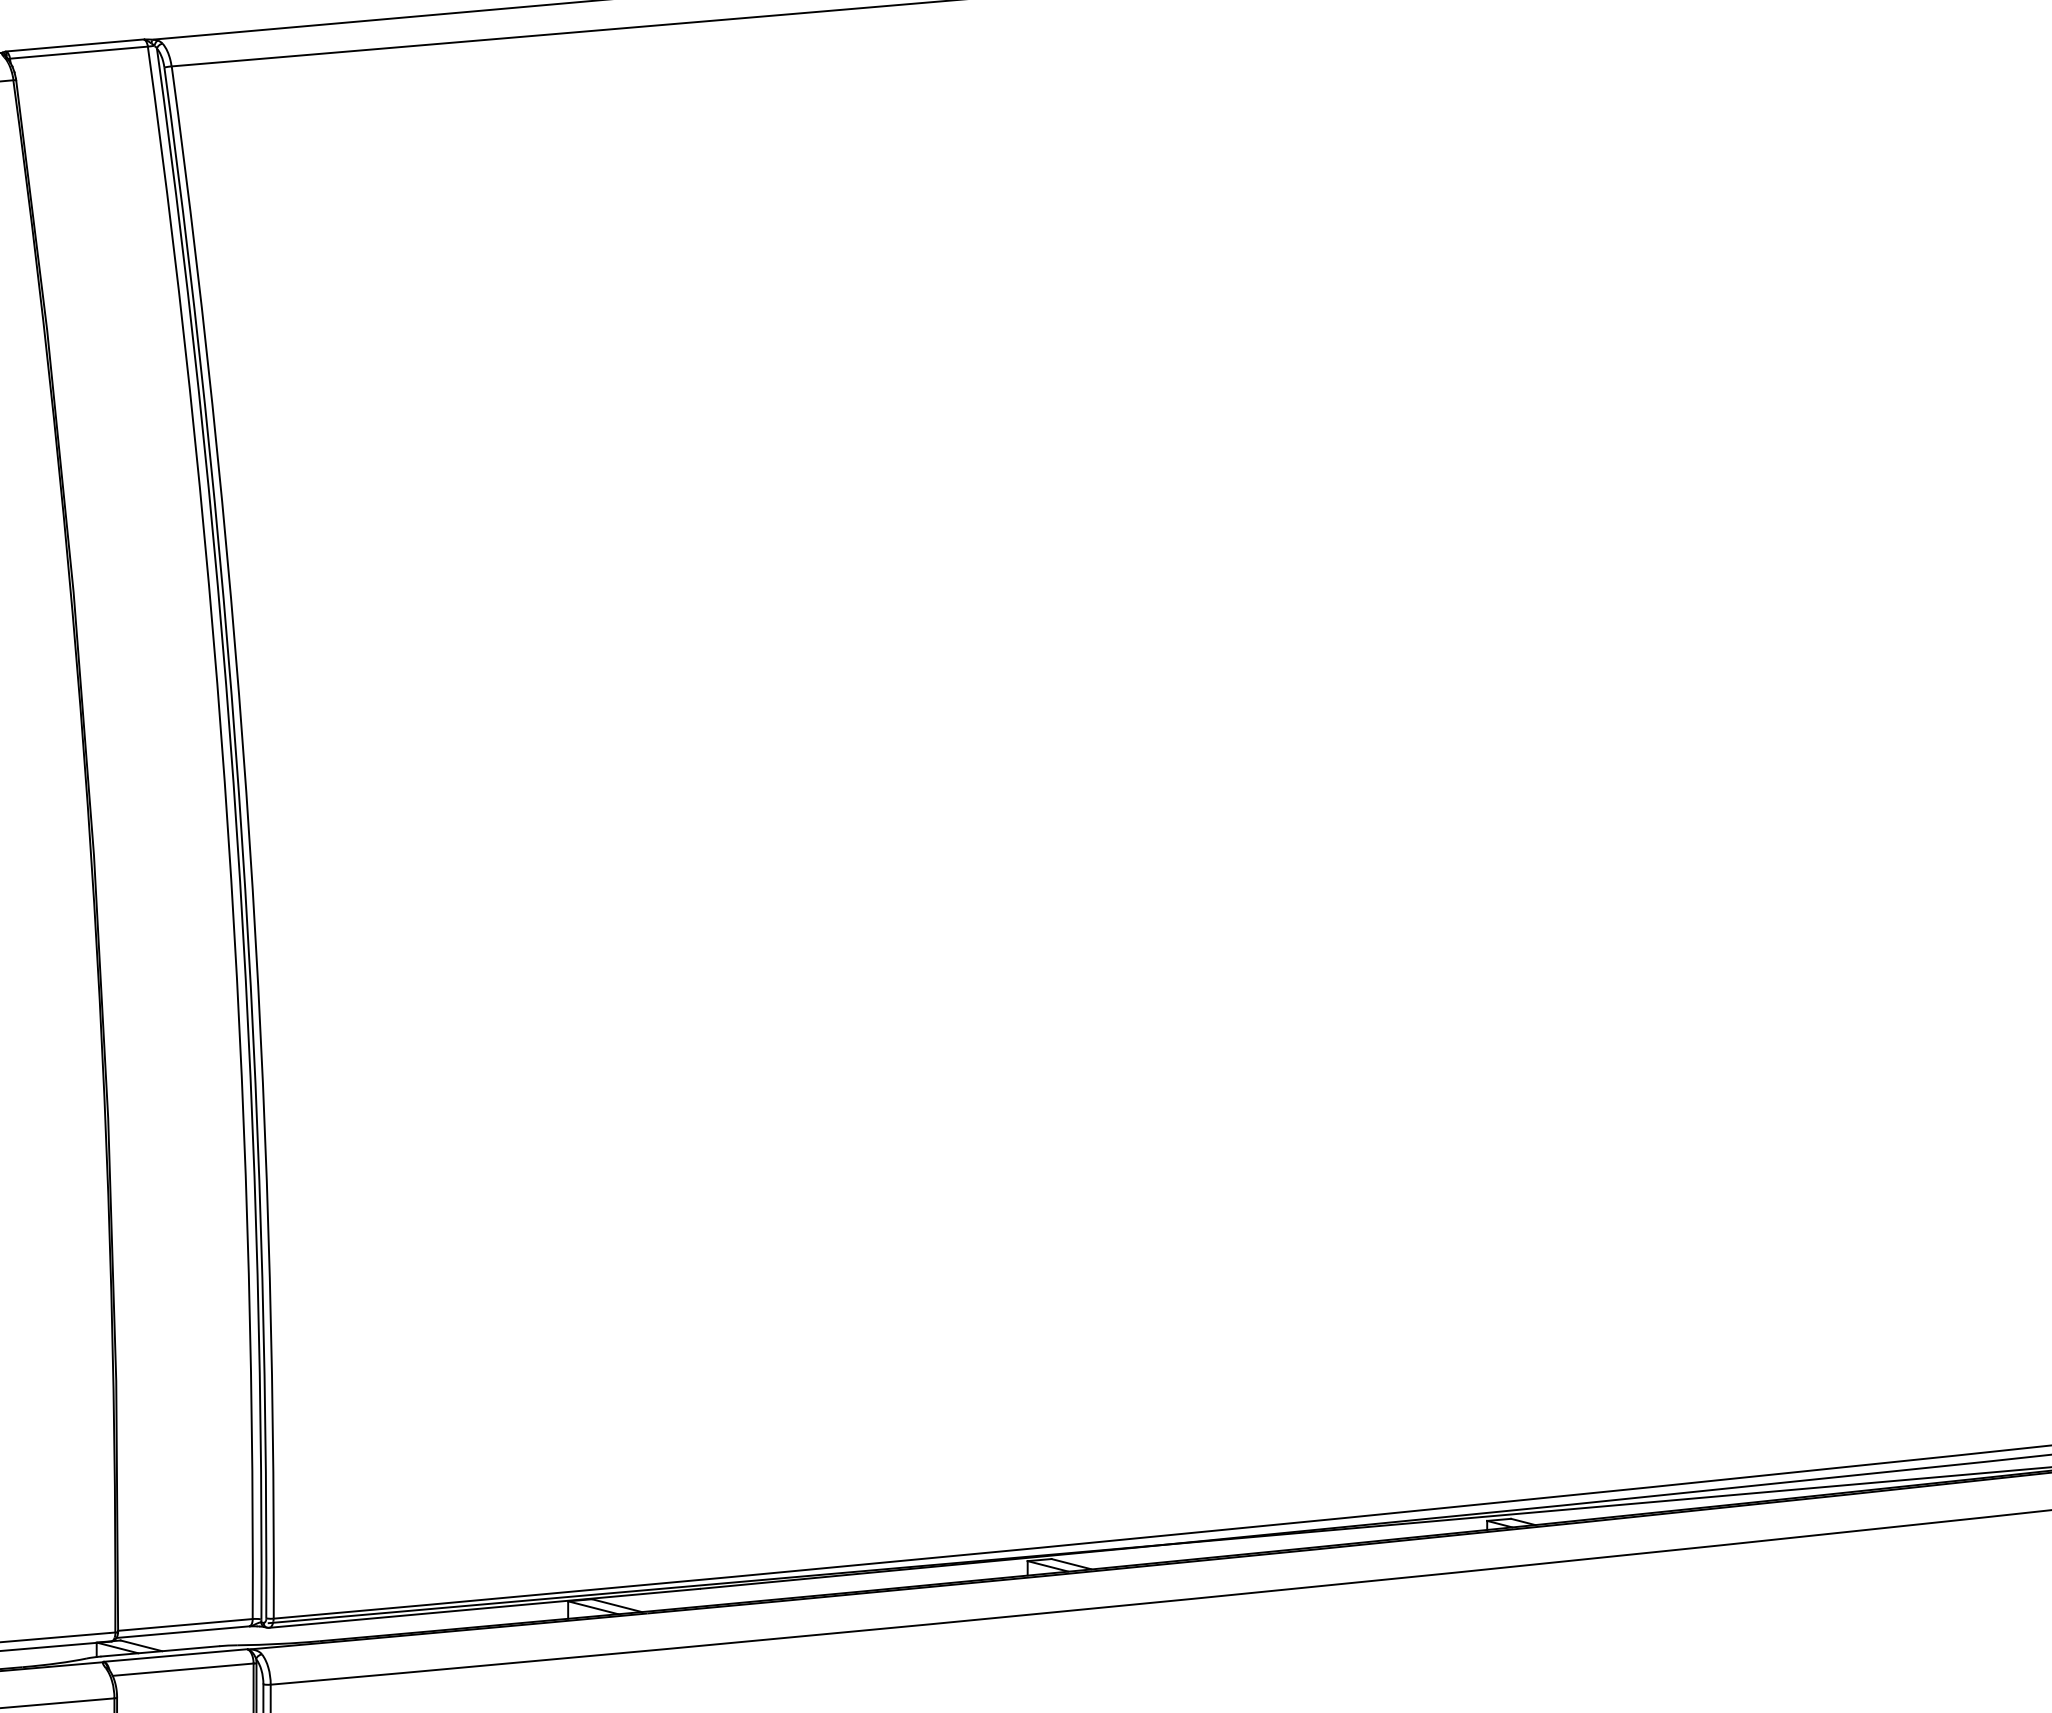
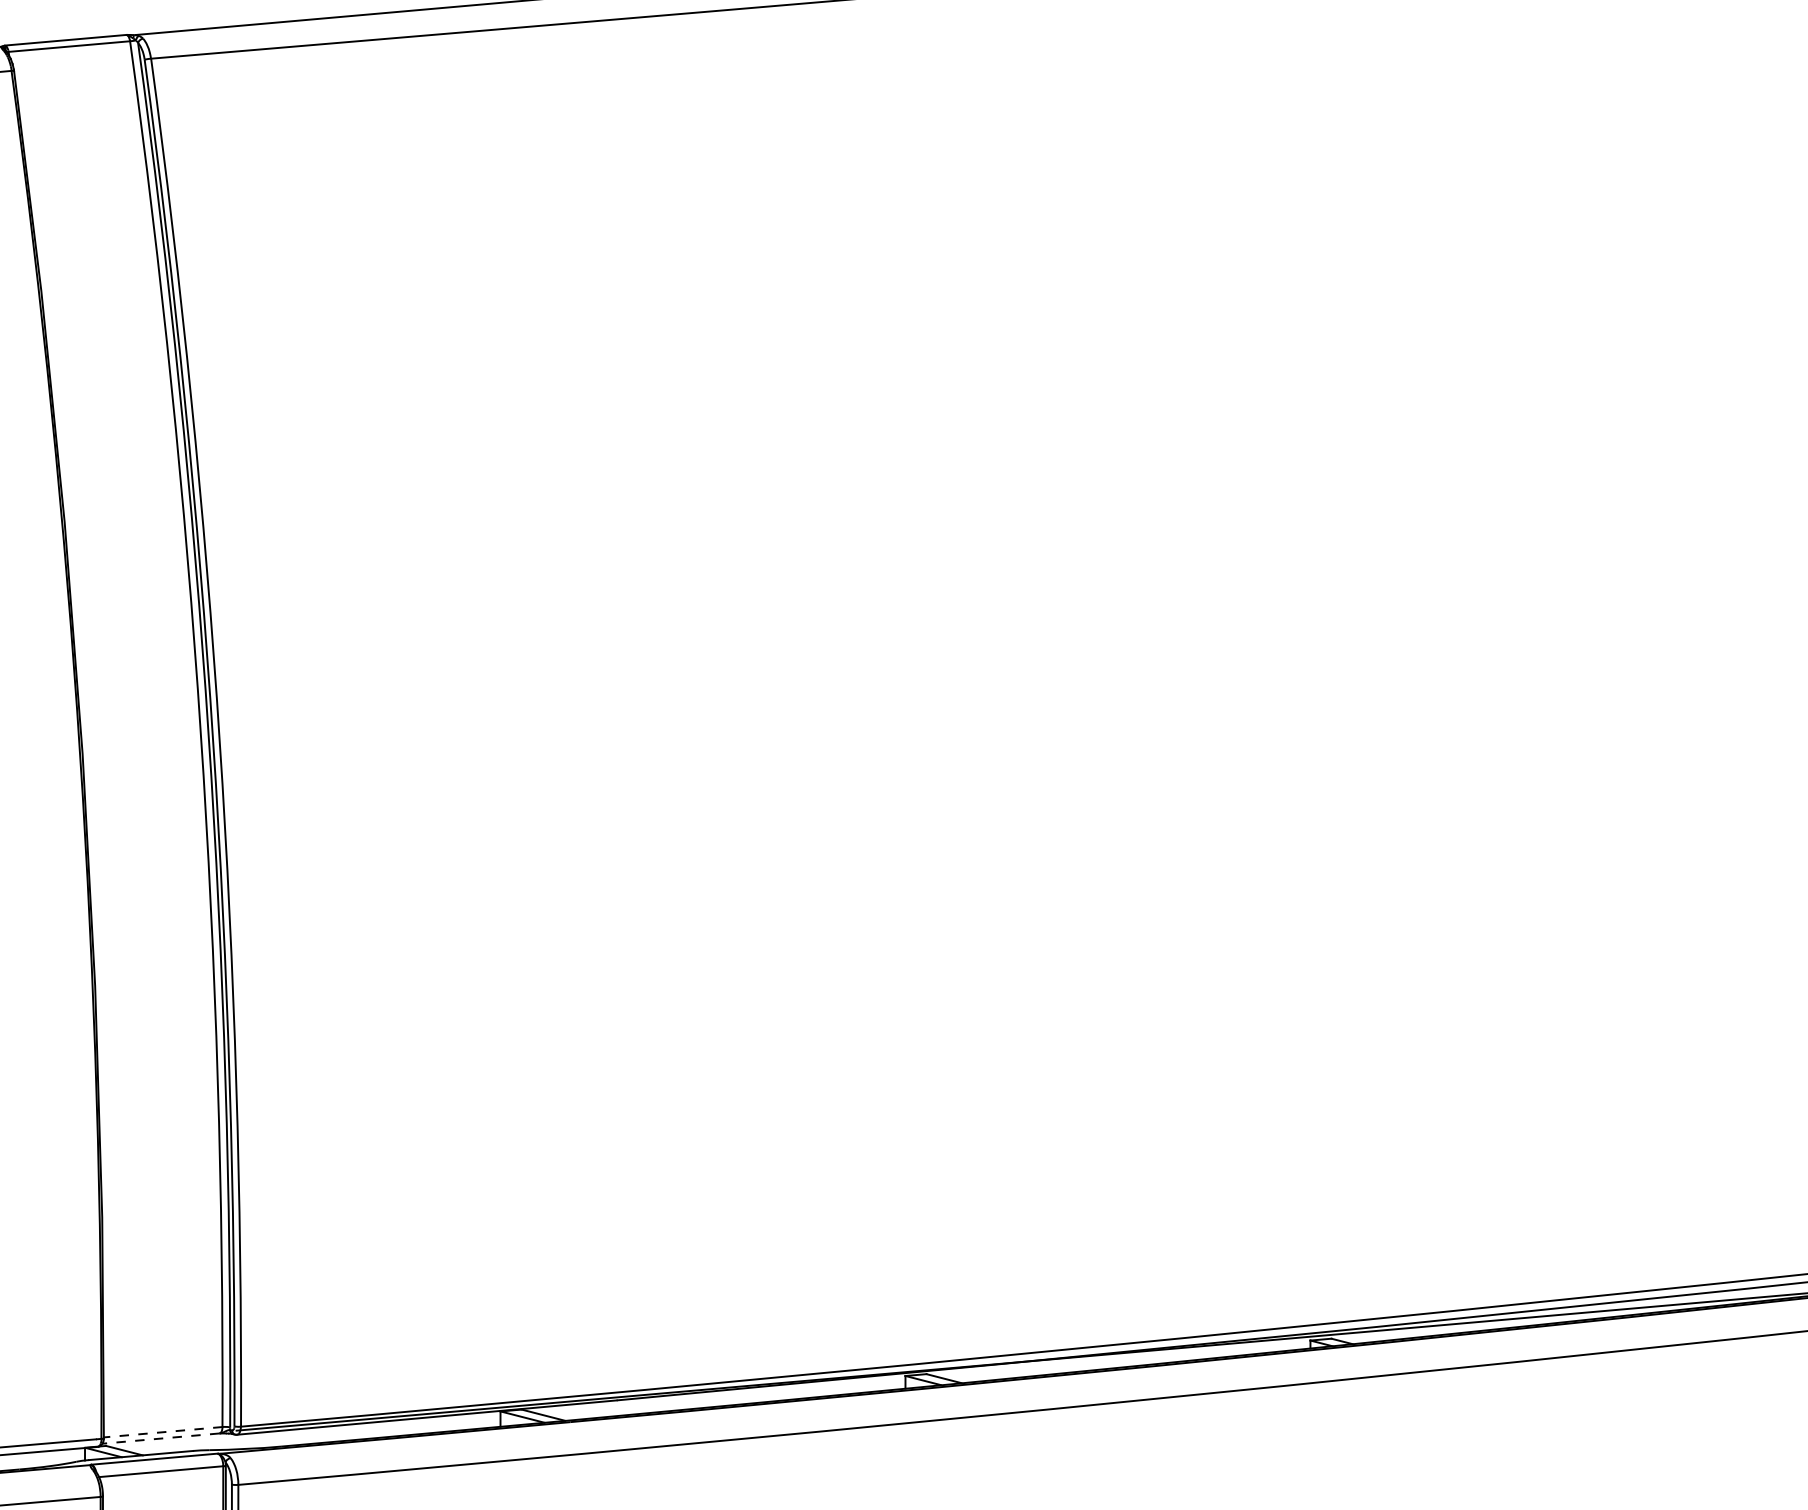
line: (185, 1624) -> (163, 1431), solid -> dashed
line: (182, 1632) -> (160, 1438), solid -> dashed

